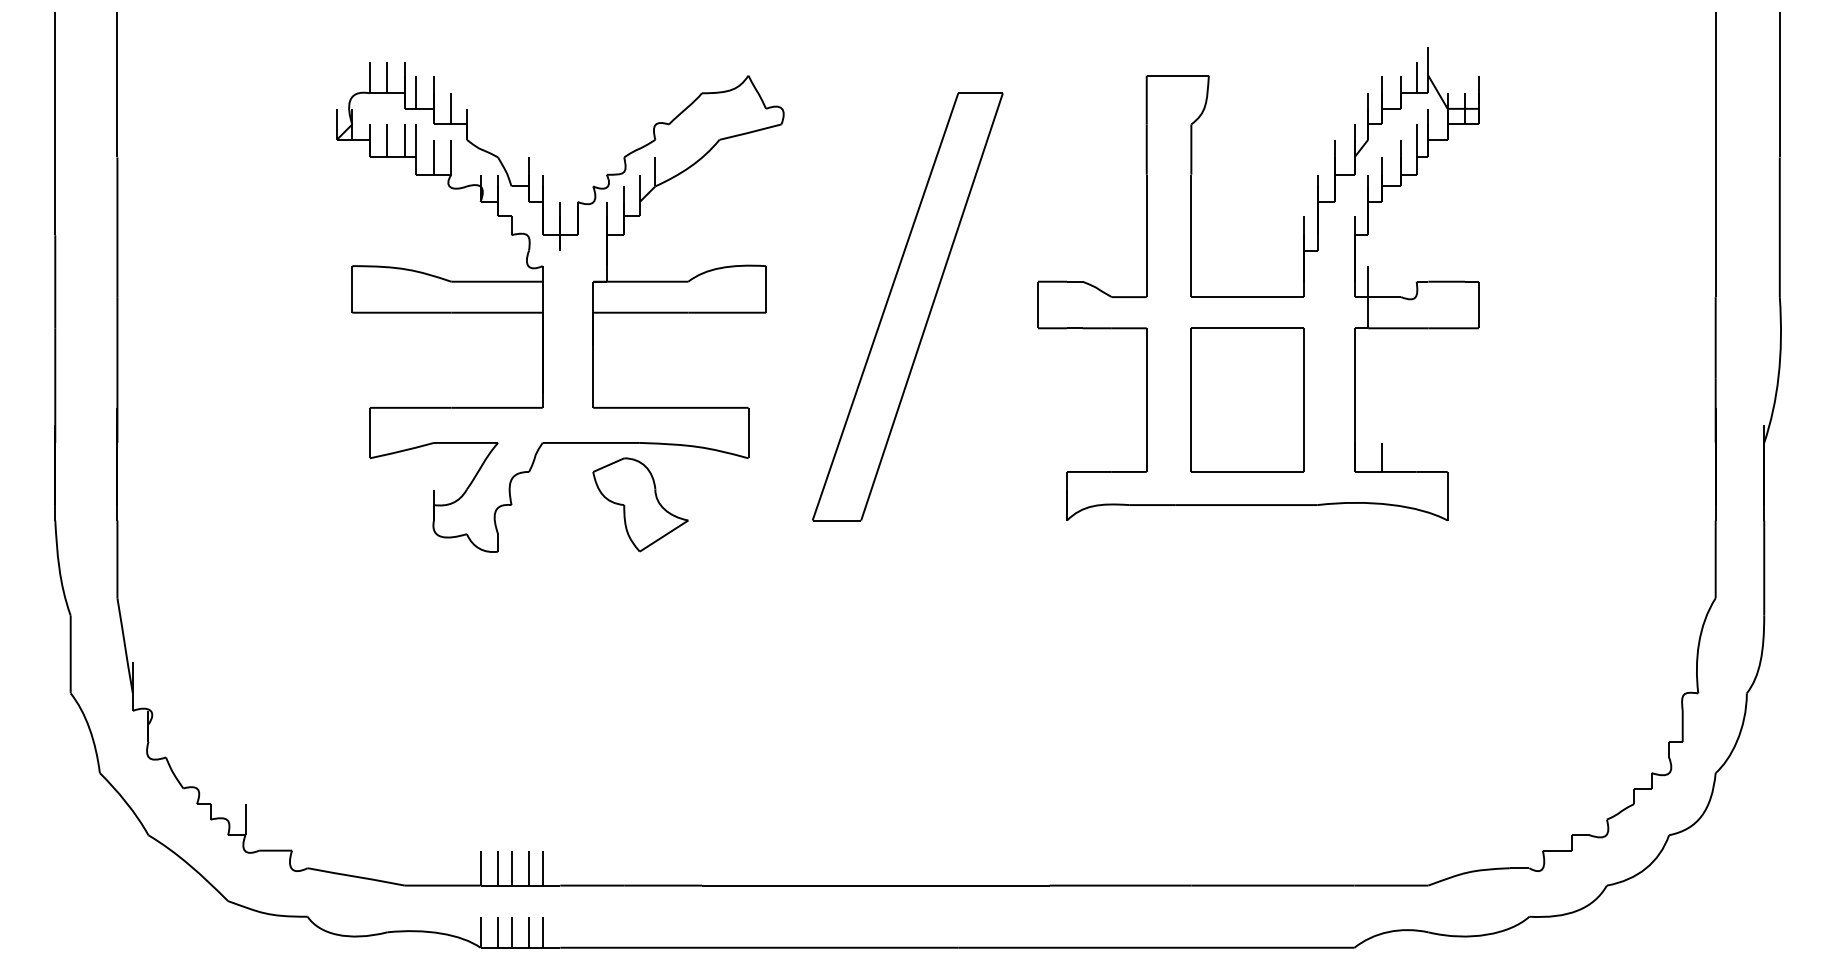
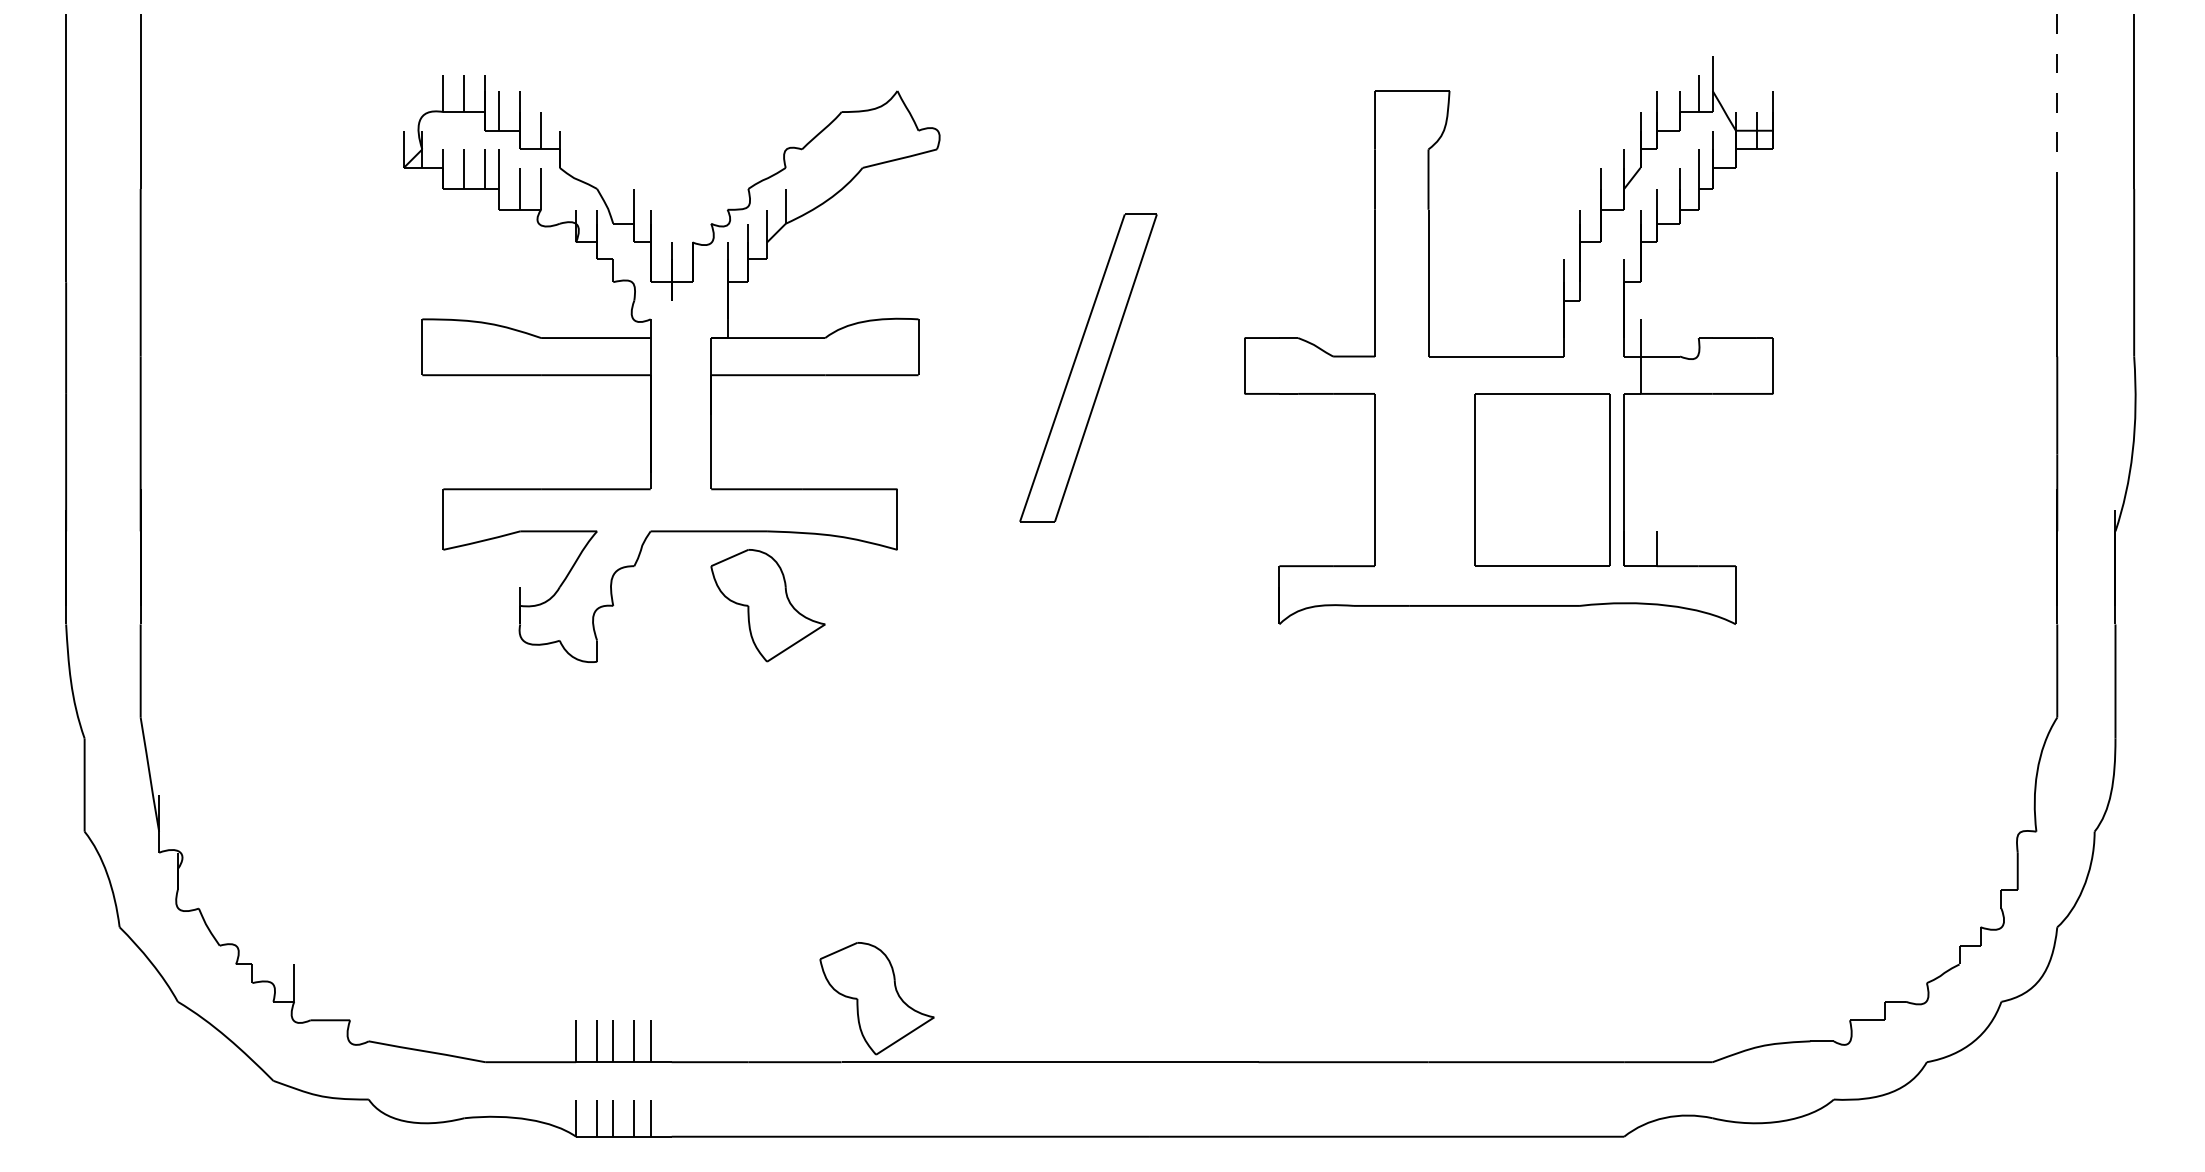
line: (1715, 85) -> (2057, 102), solid -> dashed
part: (907, 306) -> (1088, 367), size x0.6
part: (1248, 399) -> (1542, 479), moved
part: (731, 832) -> (876, 998), added

